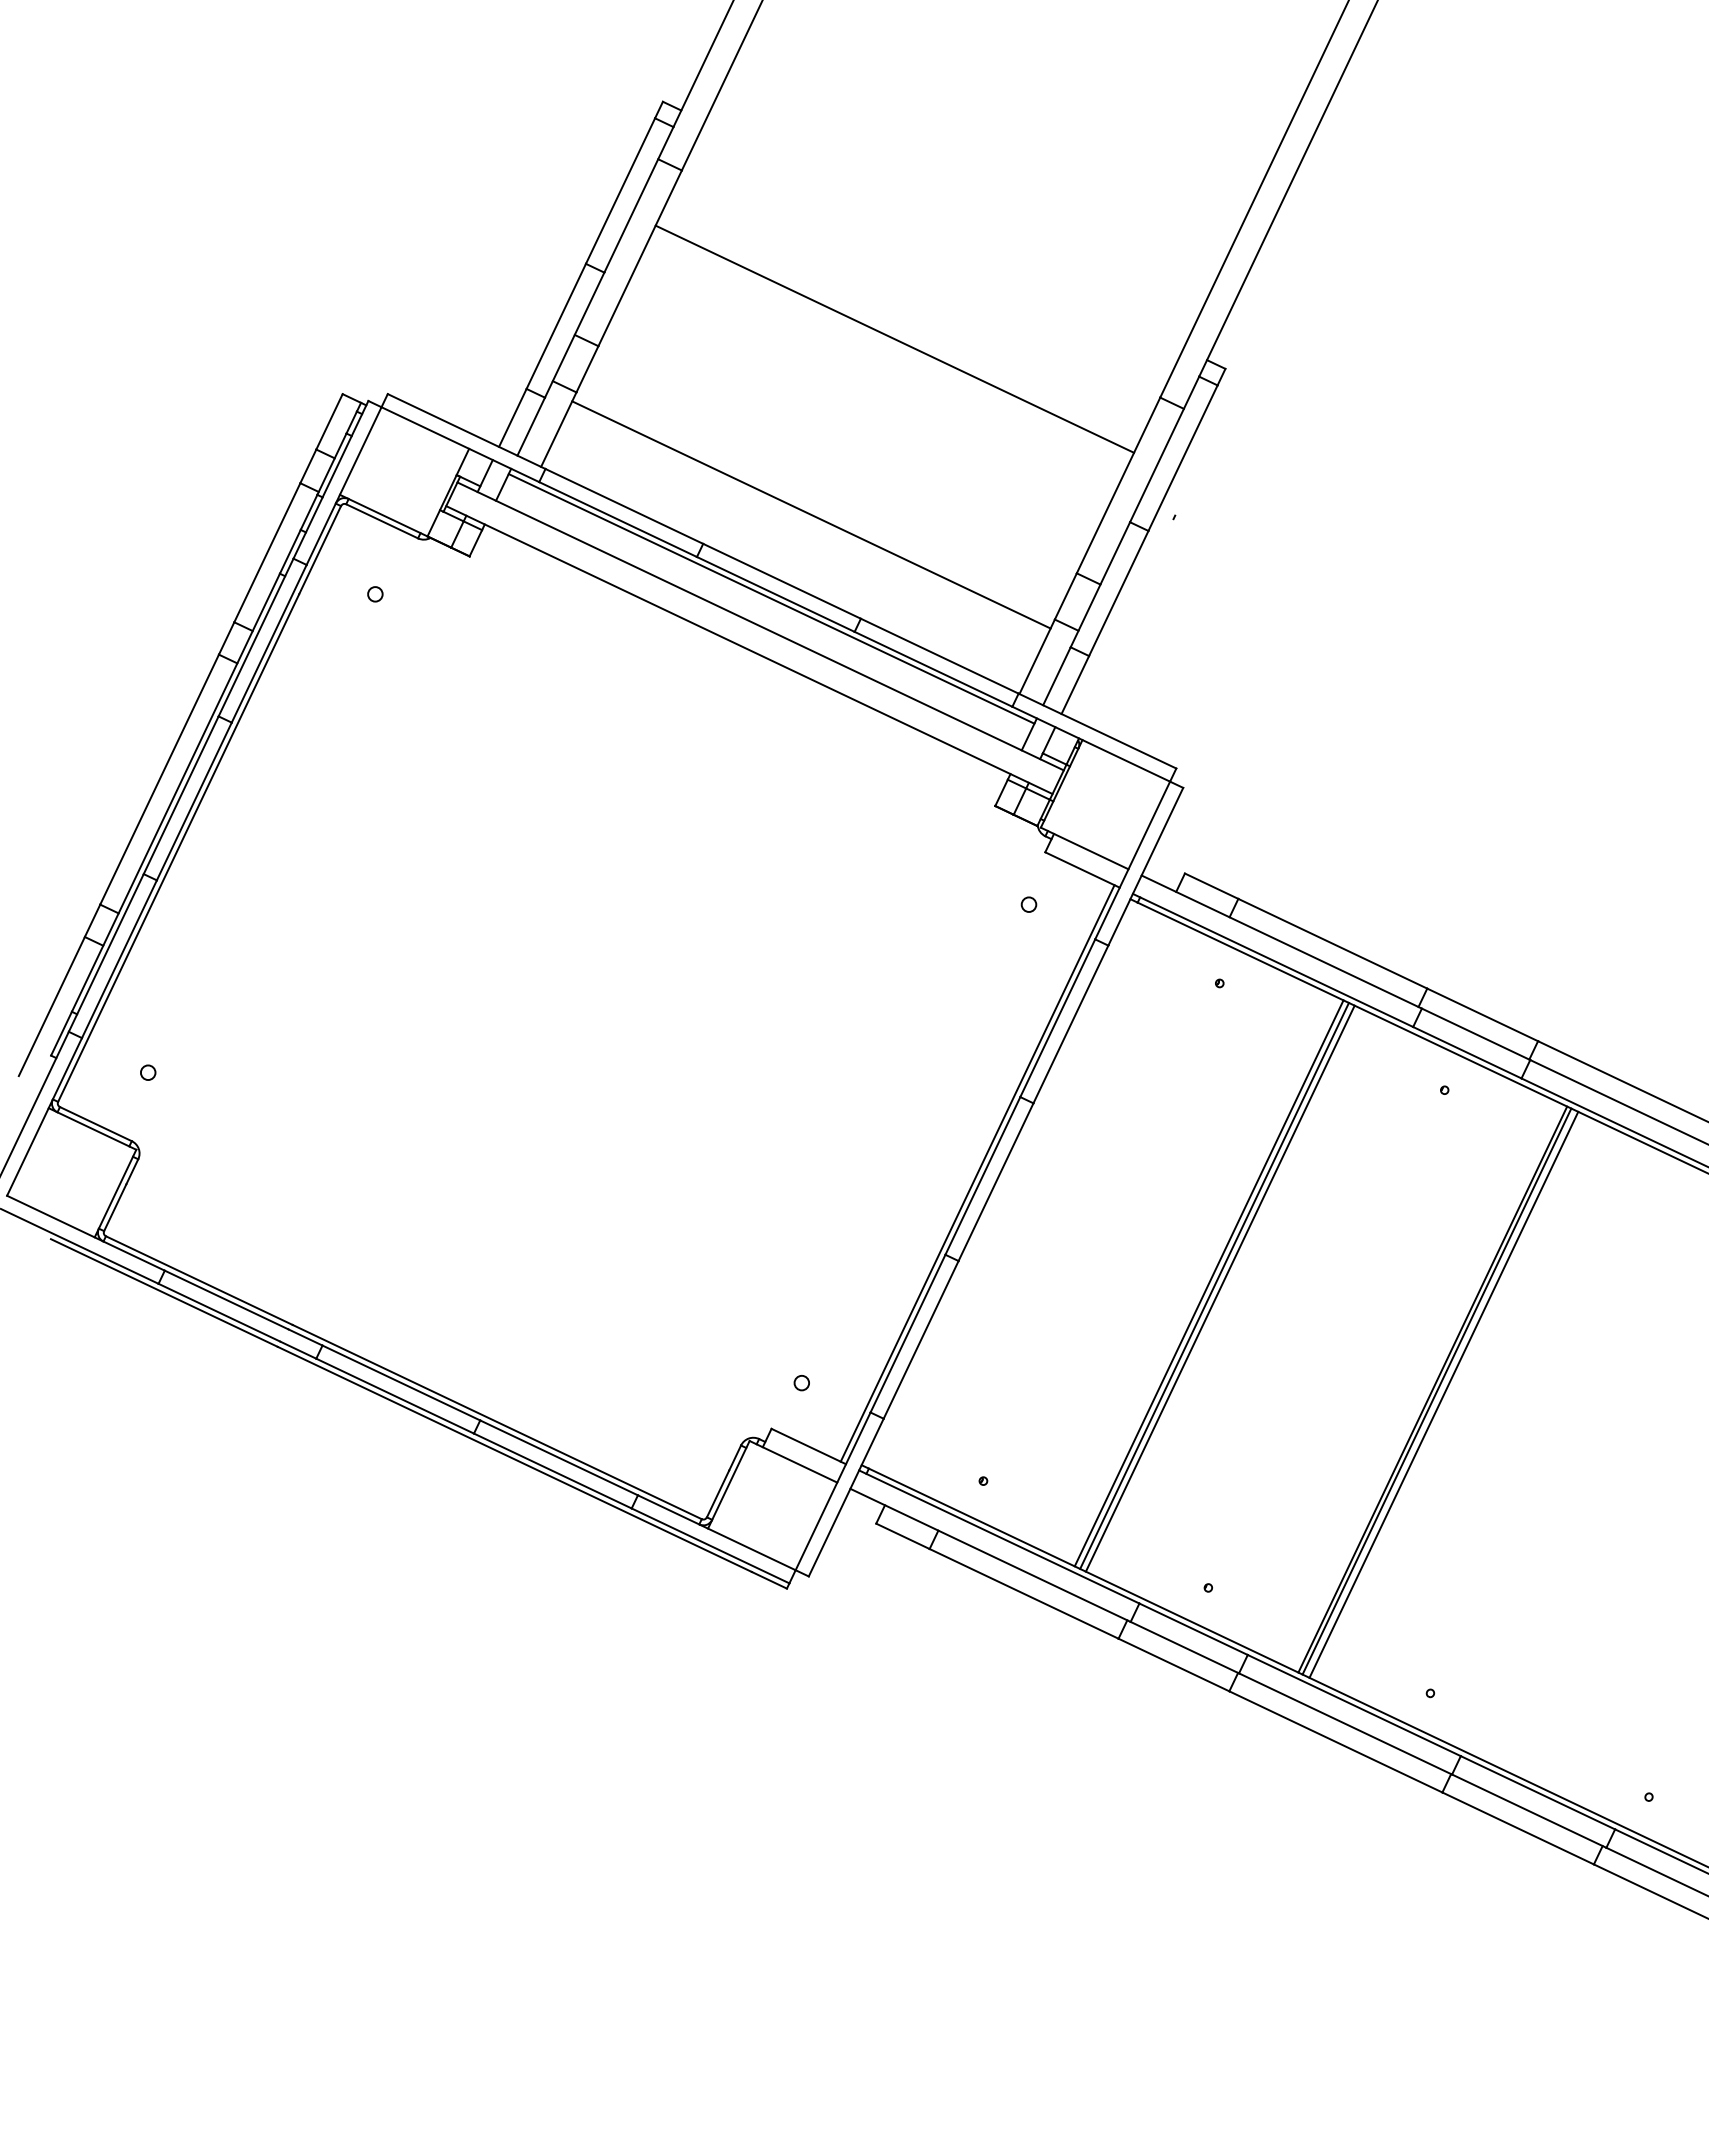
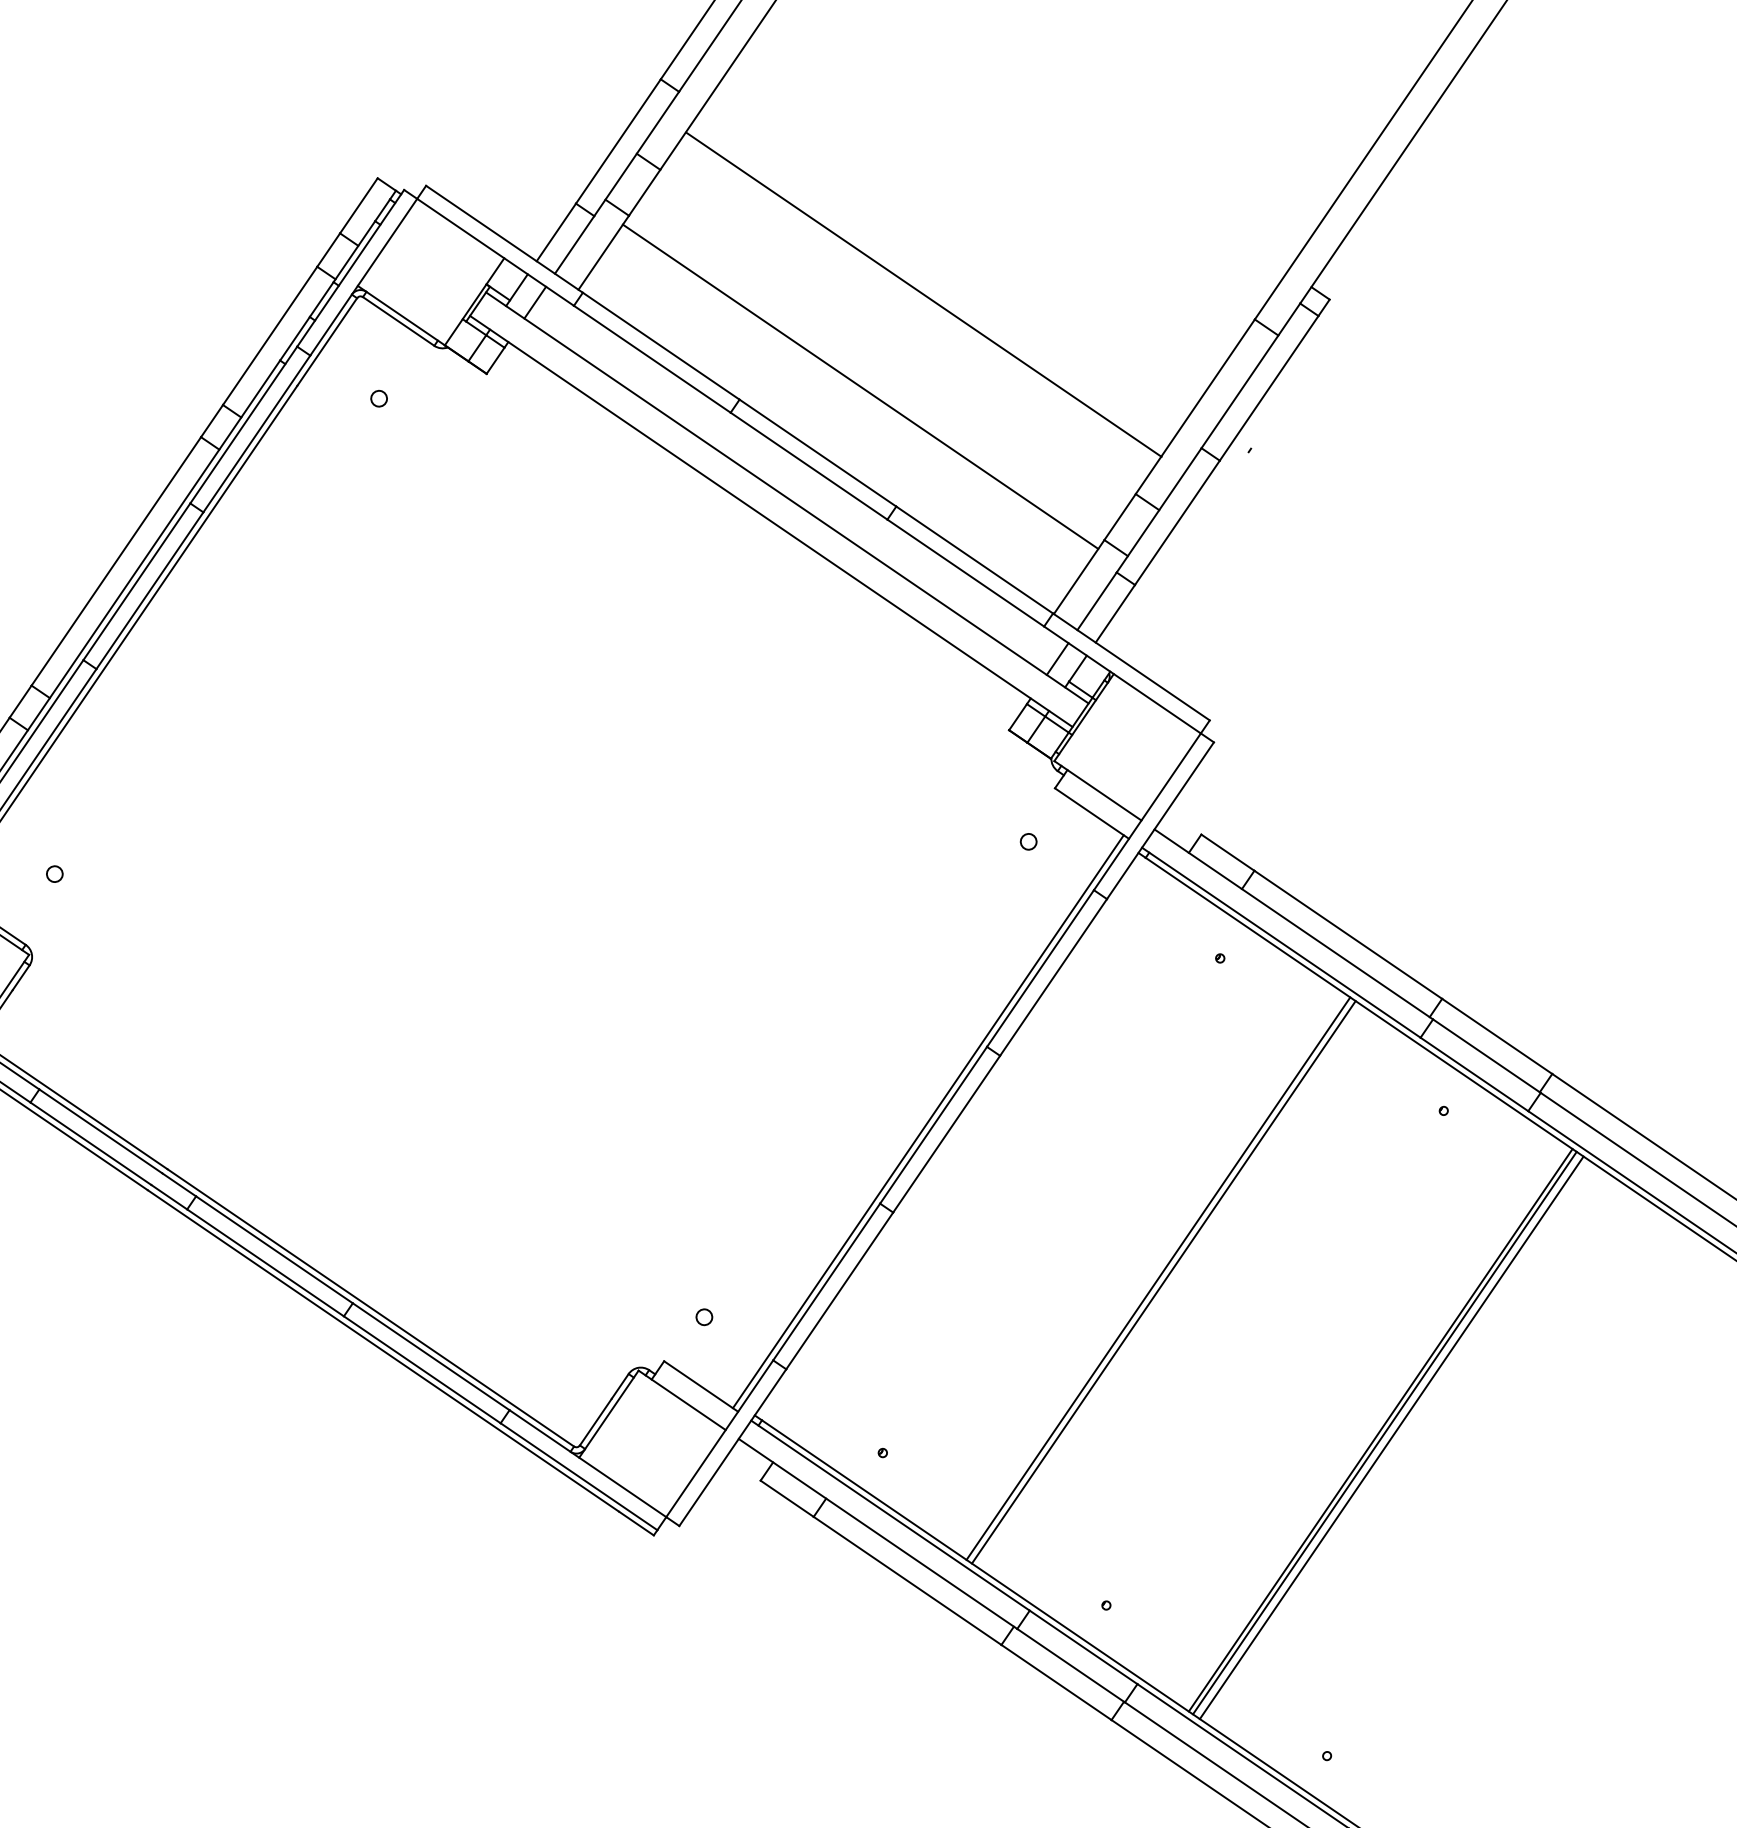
line: (894, 338) -> (923, 293), moved
line: (771, 598) -> (803, 469), removed
line: (1219, 1288) -> (1168, 1285), removed

